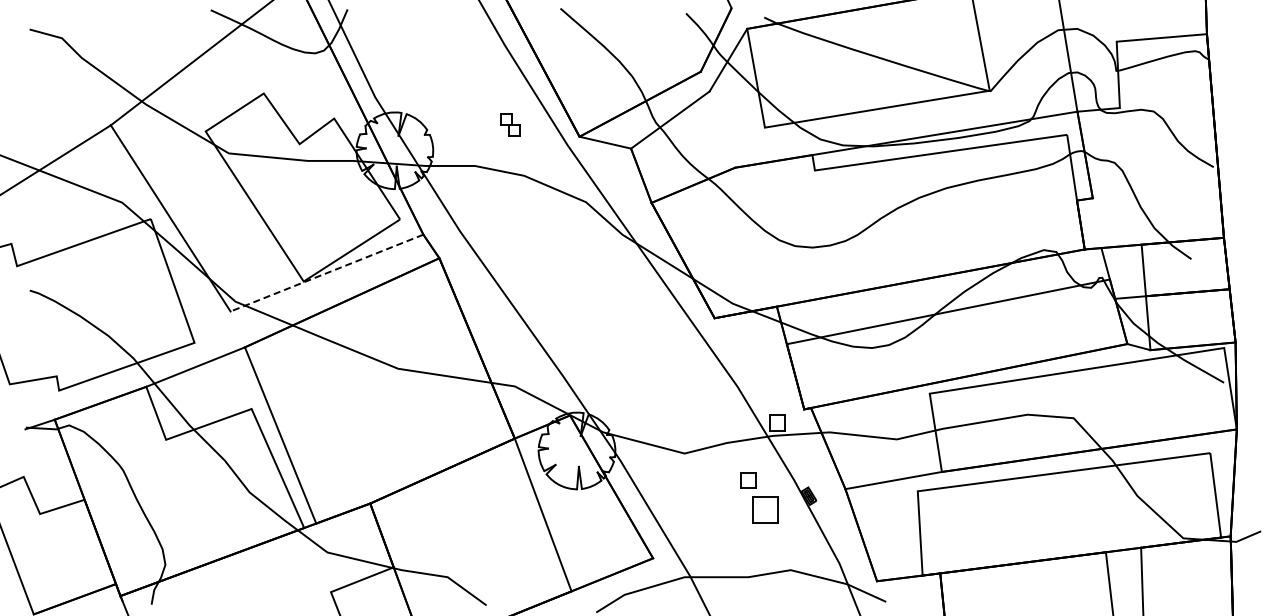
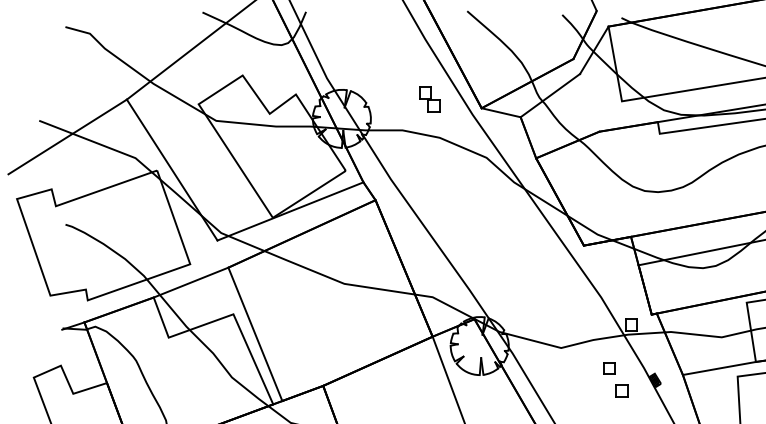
part: (510, 124) -> (429, 98), size x1.43
line: (326, 273) -> (290, 211), dashed -> solid
part: (765, 509) -> (622, 390), size x0.62

